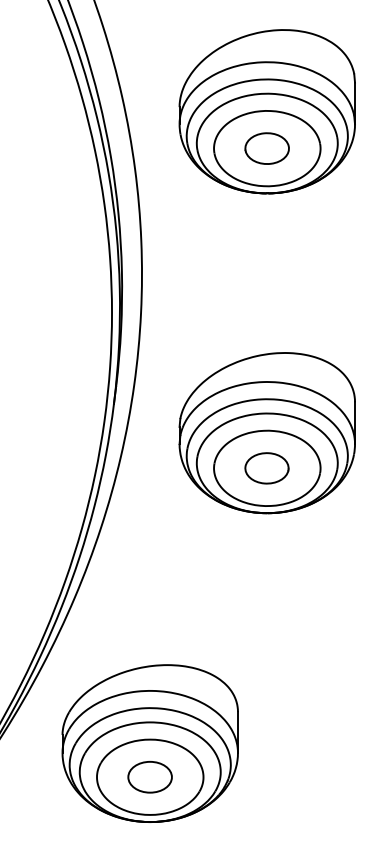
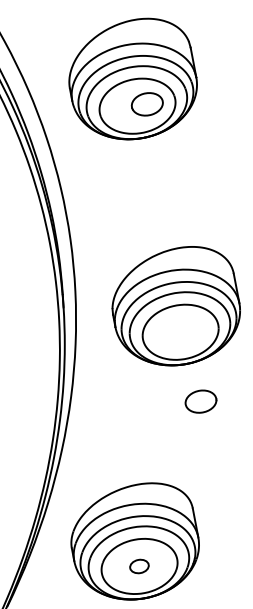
part: (266, 148) -> (146, 104), moved
part: (266, 468) -> (200, 401), moved
part: (149, 777) -> (139, 566), size x0.6

